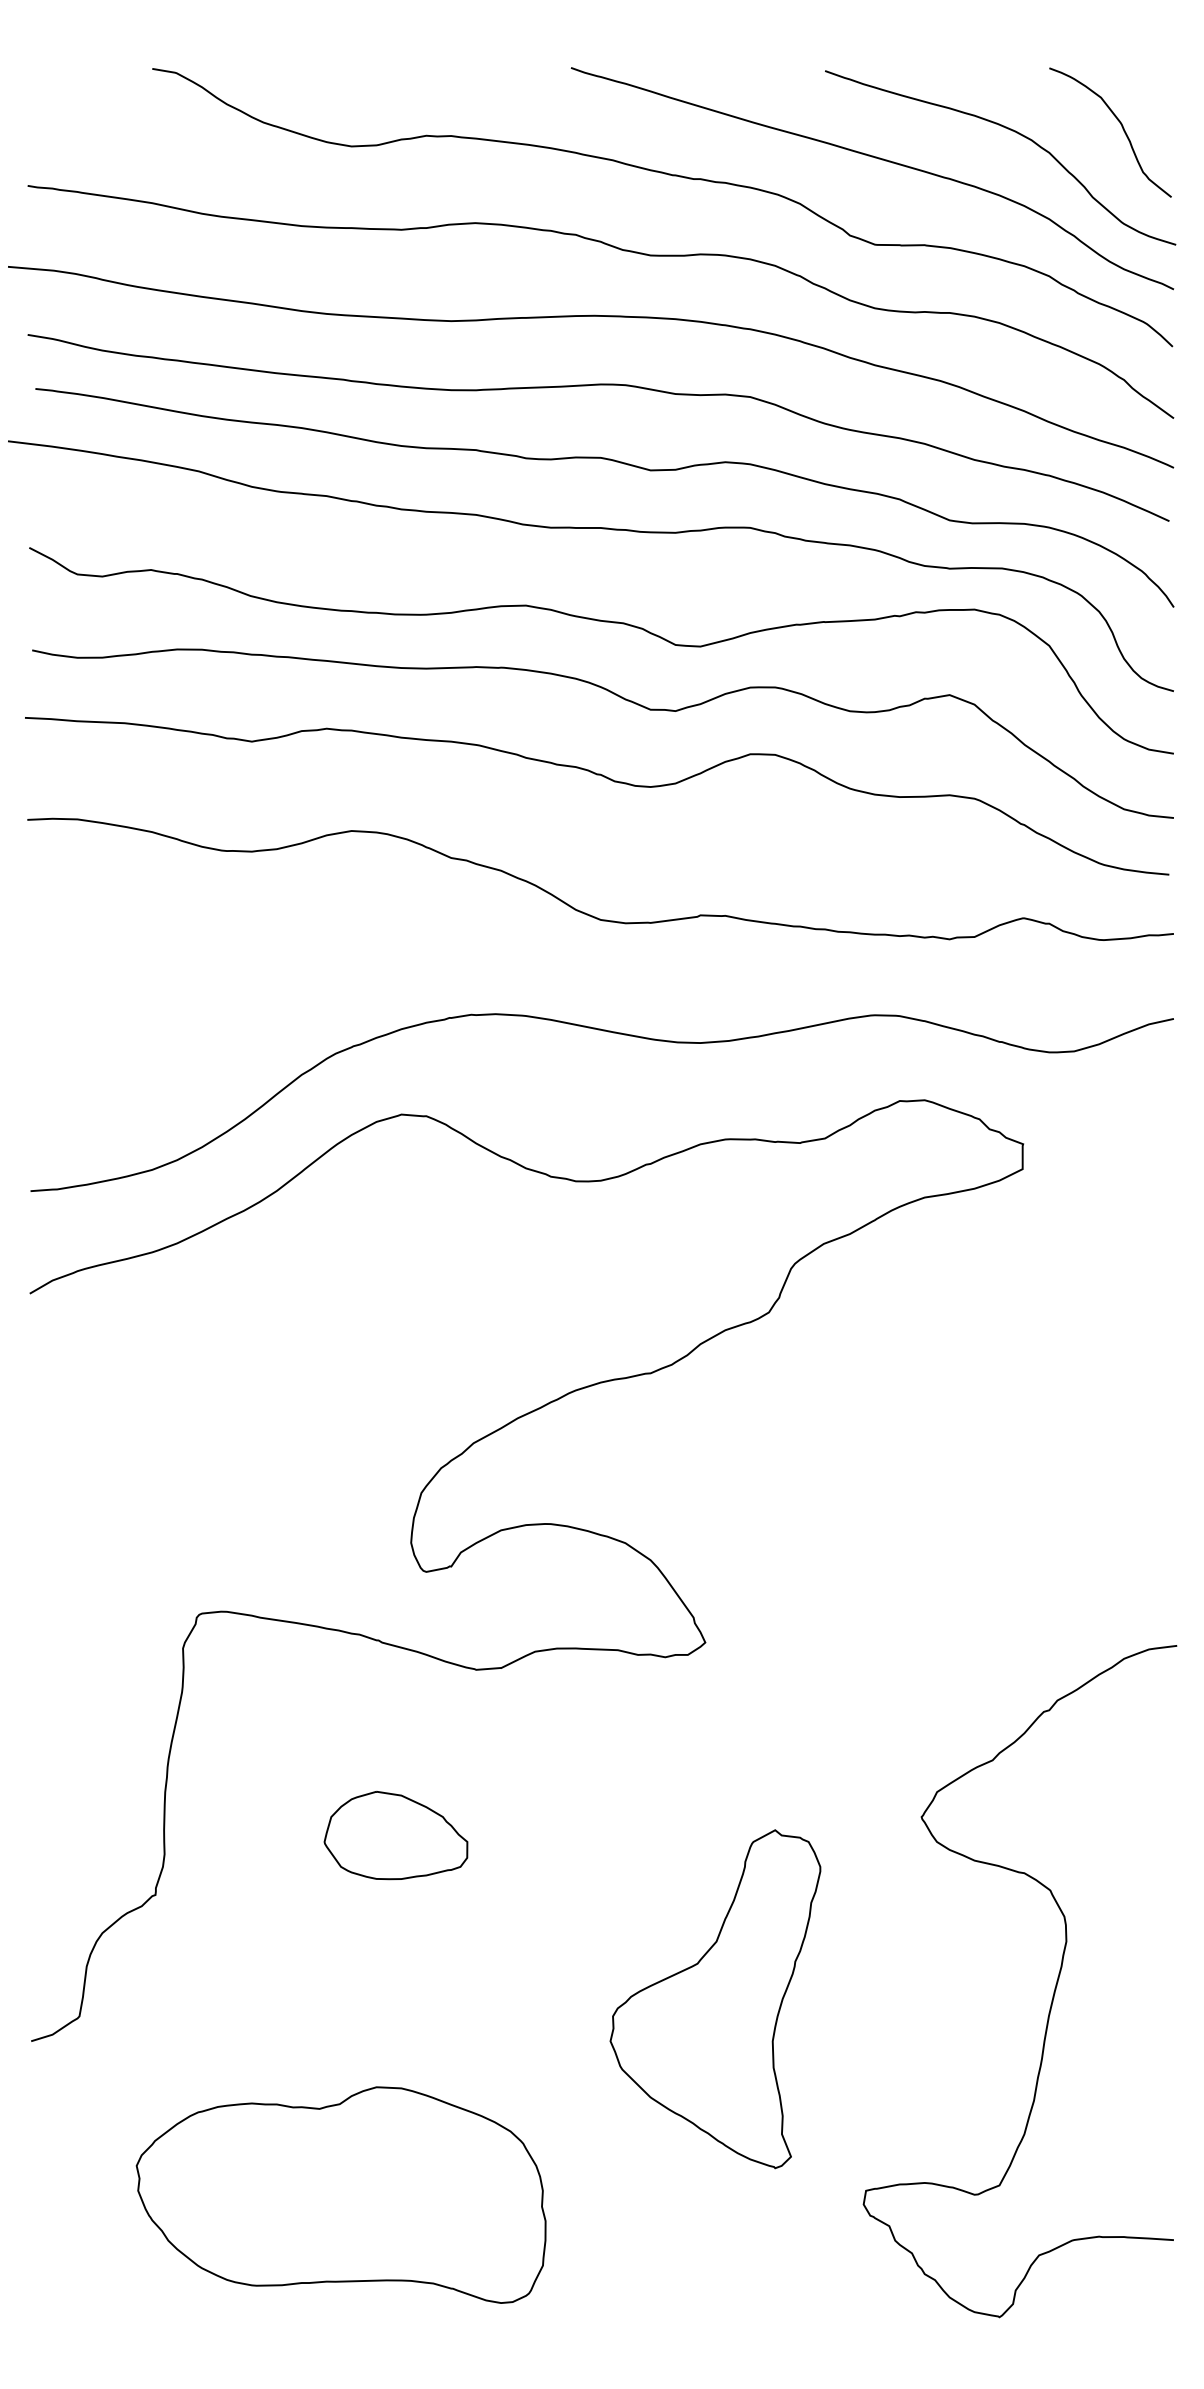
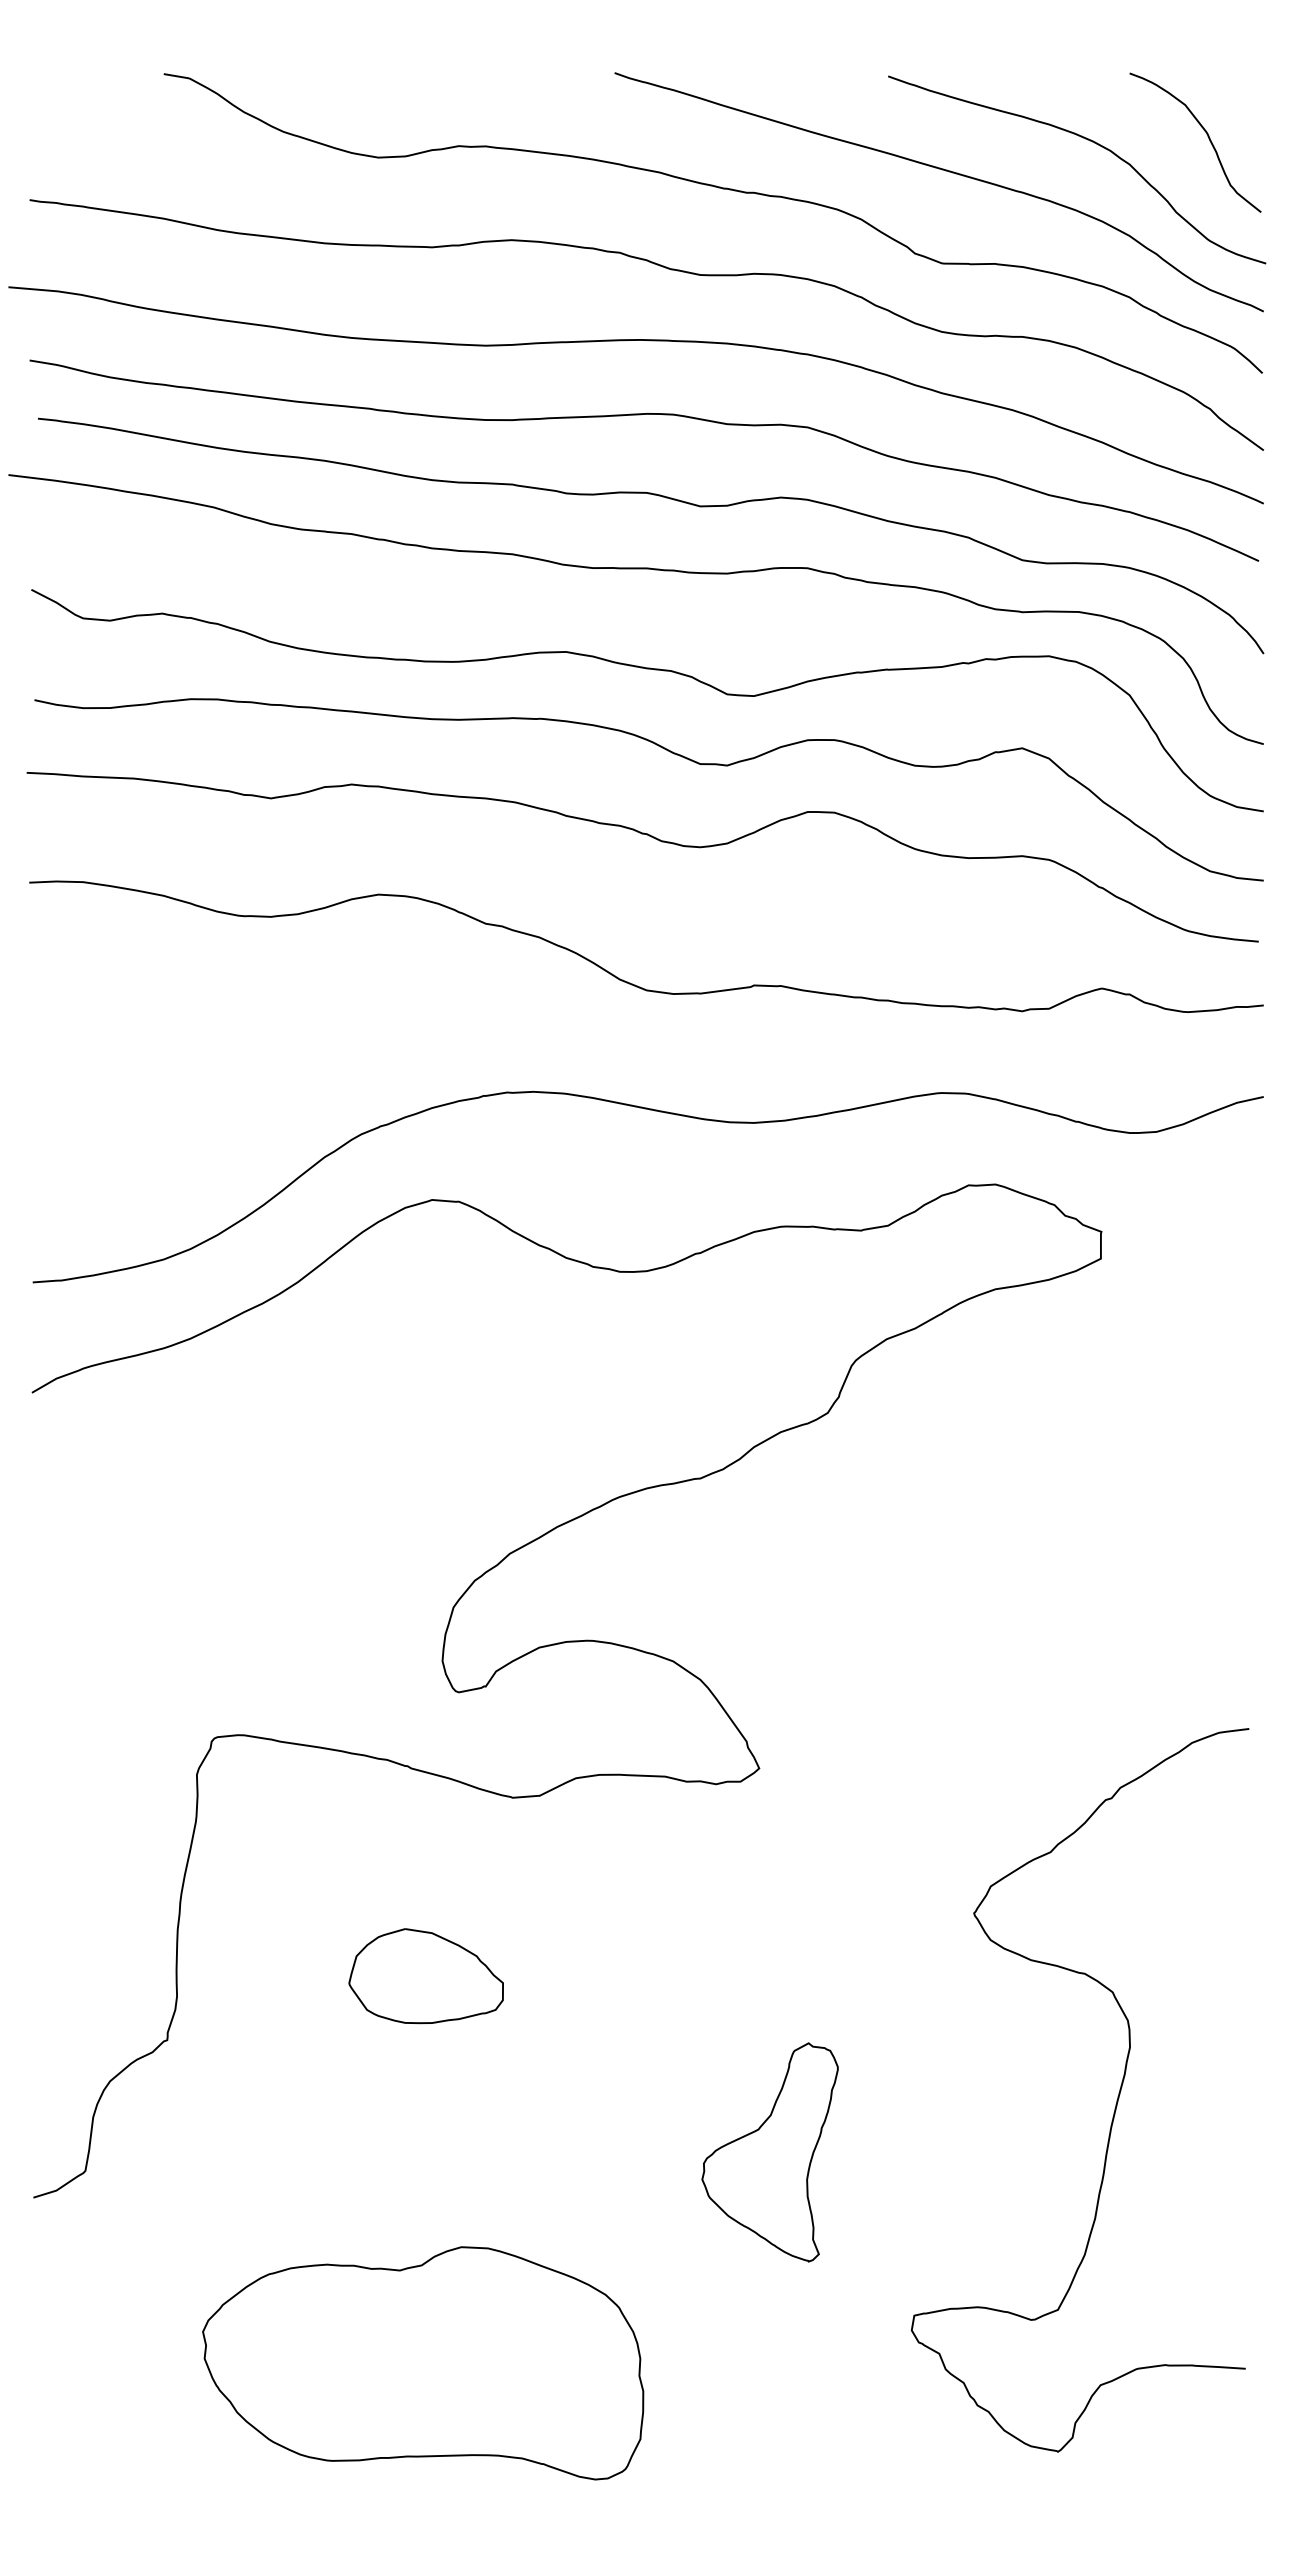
curve: (1053, 1990) -> (1116, 2100), moved
part: (714, 1999) -> (769, 2152), size x0.6
part: (341, 2195) -> (423, 2363), moved

